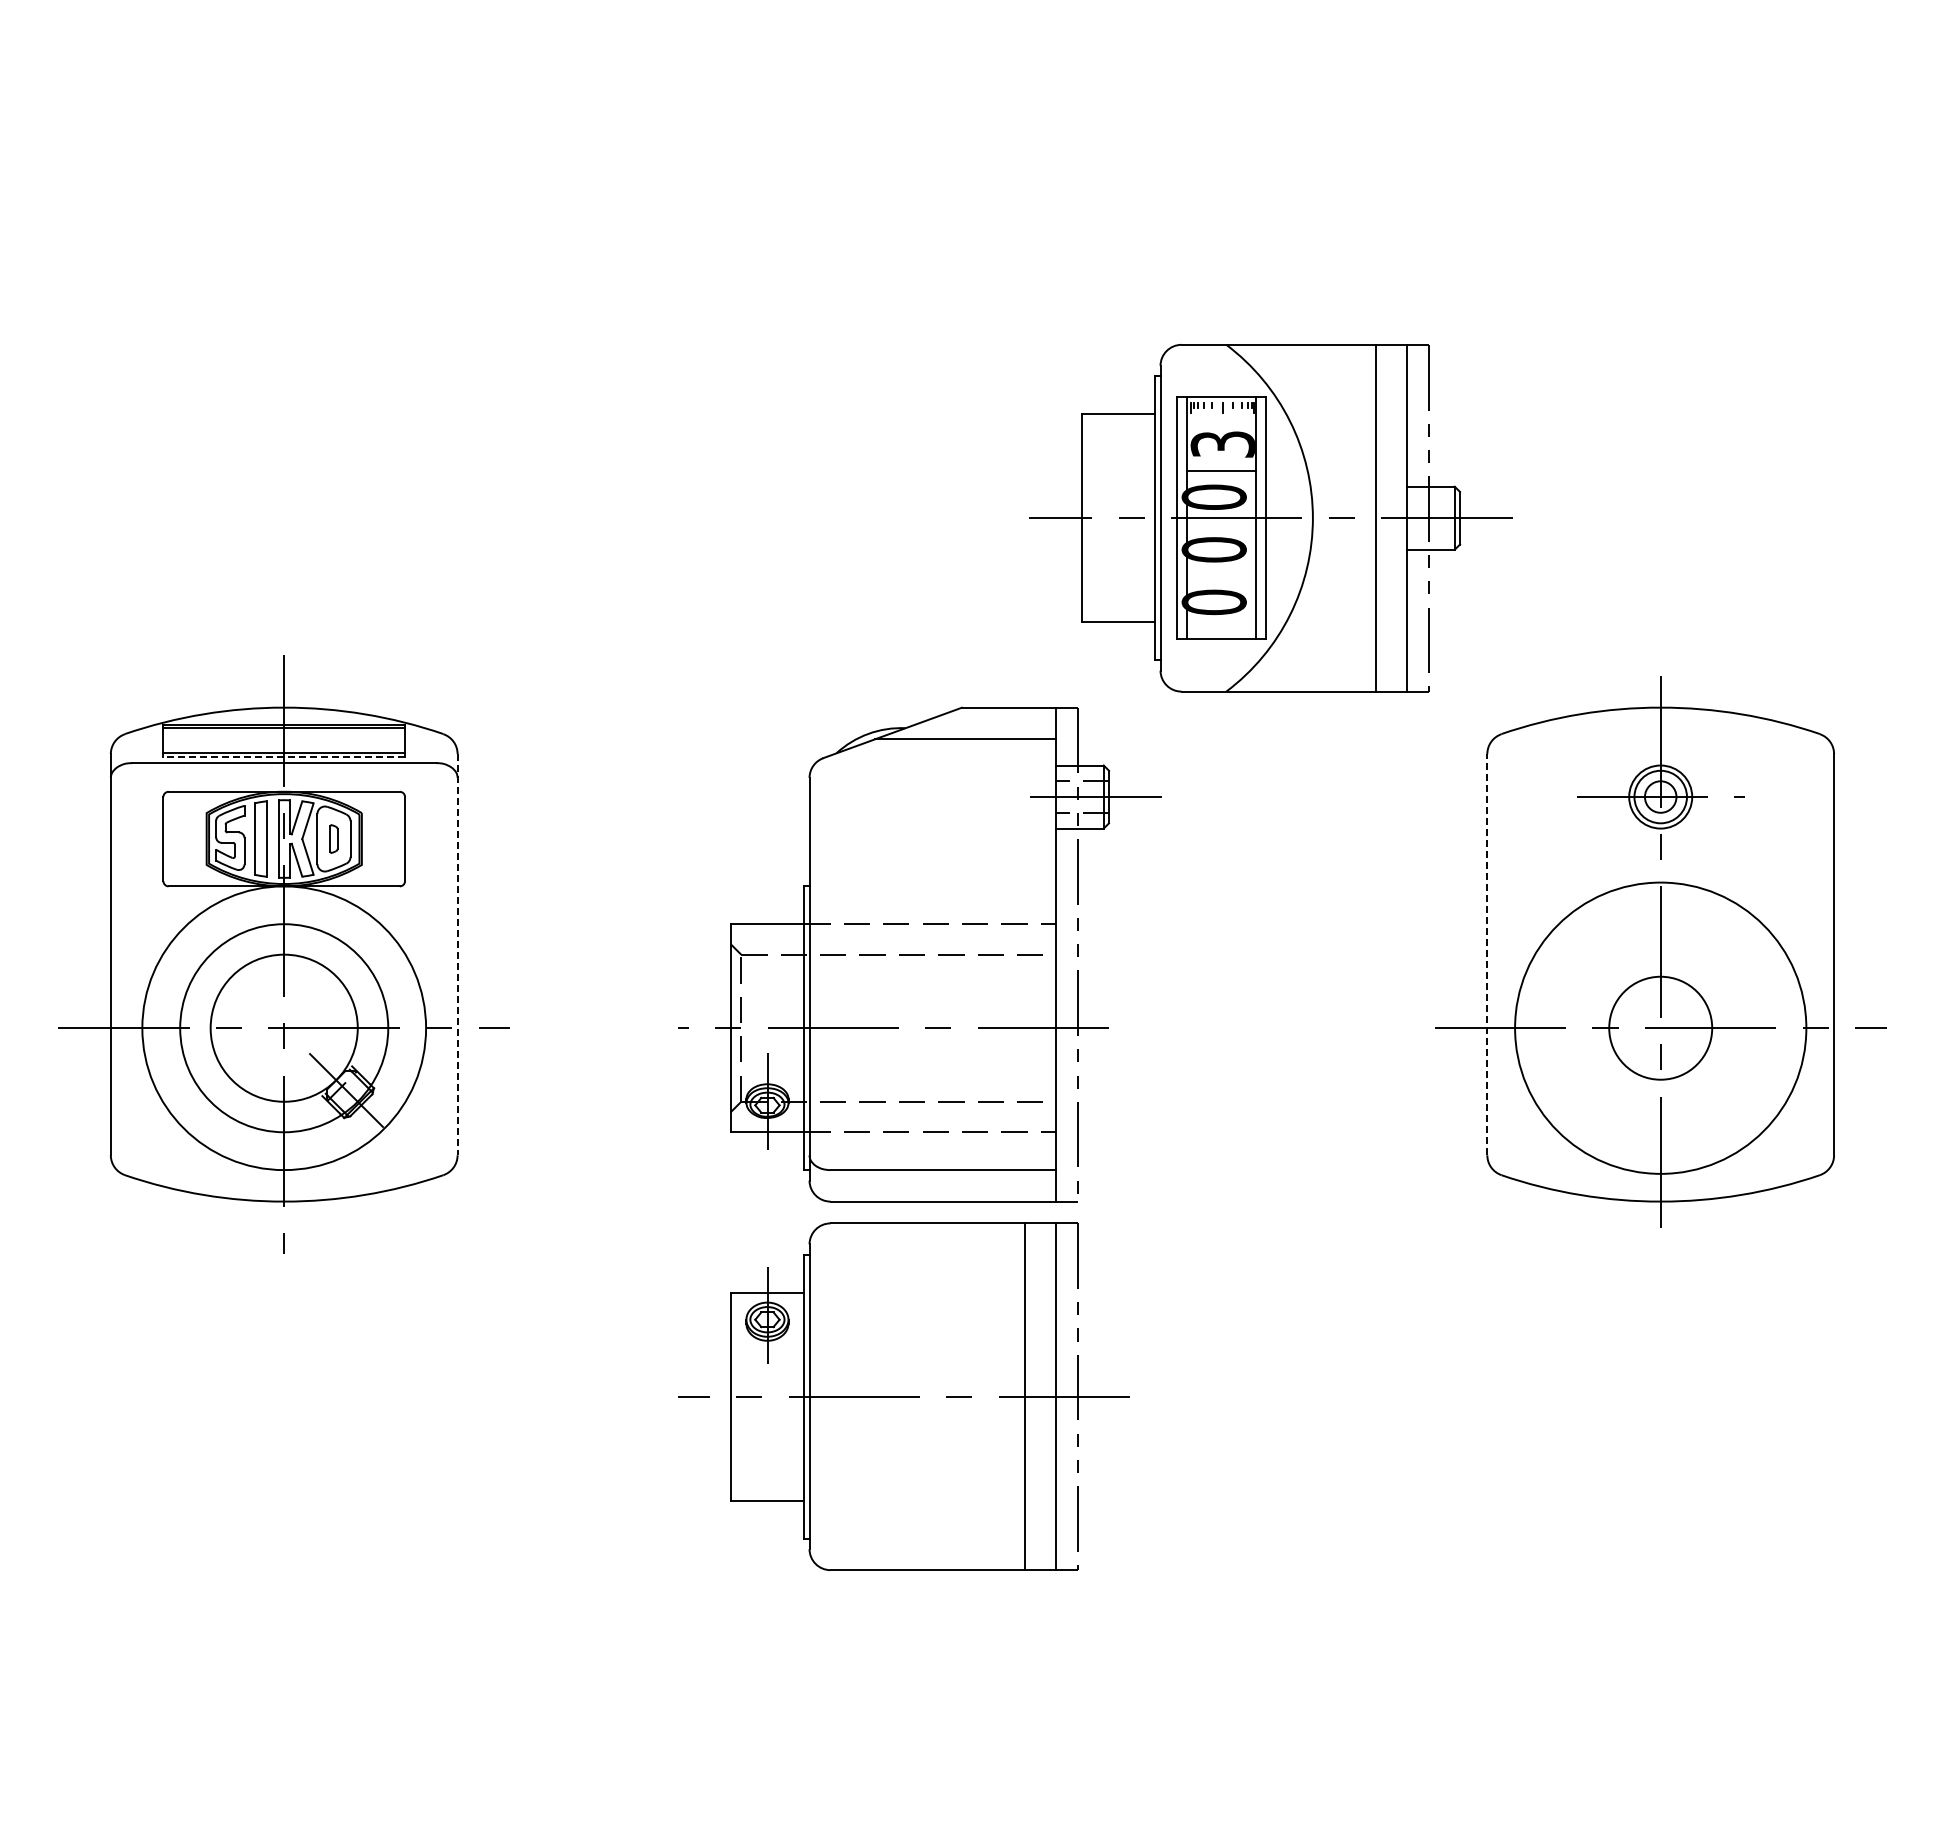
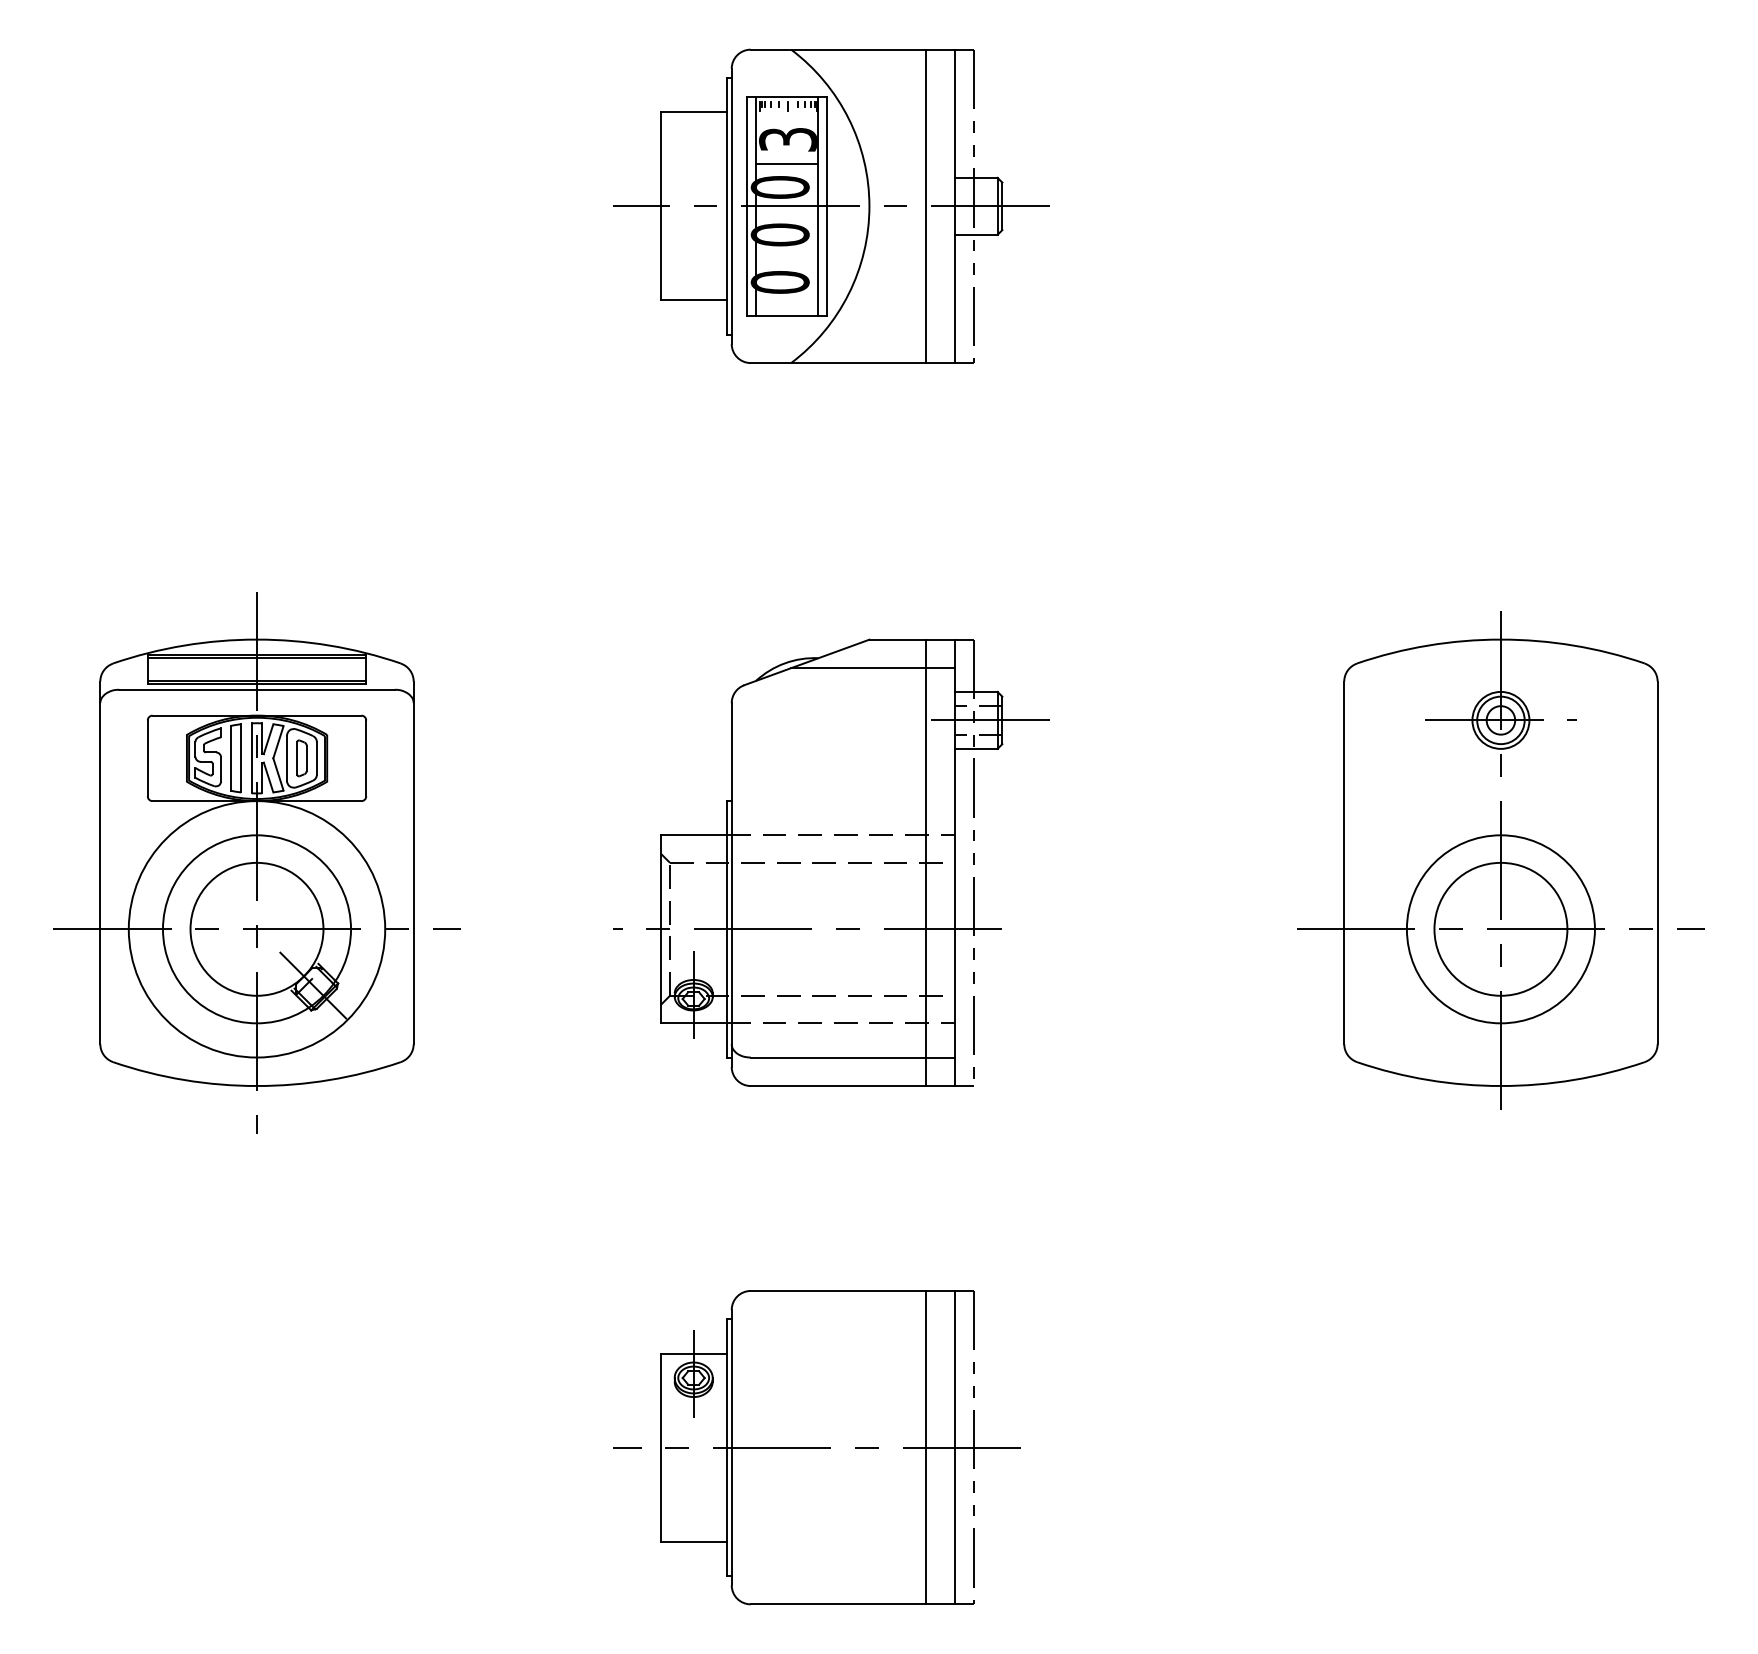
part: (1270, 518) -> (831, 206), moved
line: (284, 757) -> (257, 684), dashed -> solid
part: (333, 838) -> (301, 757), size x1.43
line: (457, 954) -> (413, 862), dashed -> solid
line: (1024, 954) -> (925, 862), added
line: (1487, 954) -> (1344, 862), dashed -> solid
circle: (1660, 1027) -> (1500, 928), size x1.43
circle: (1660, 1028) -> (1500, 929), size x0.71
part: (903, 1396) -> (816, 1447), moved

